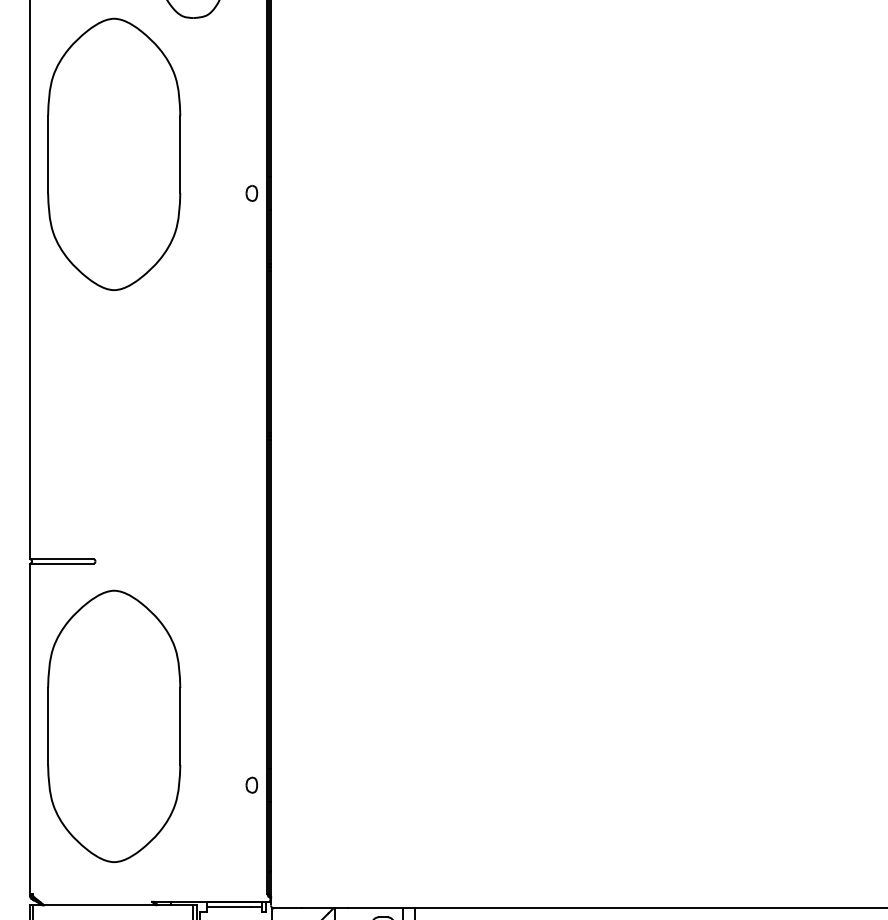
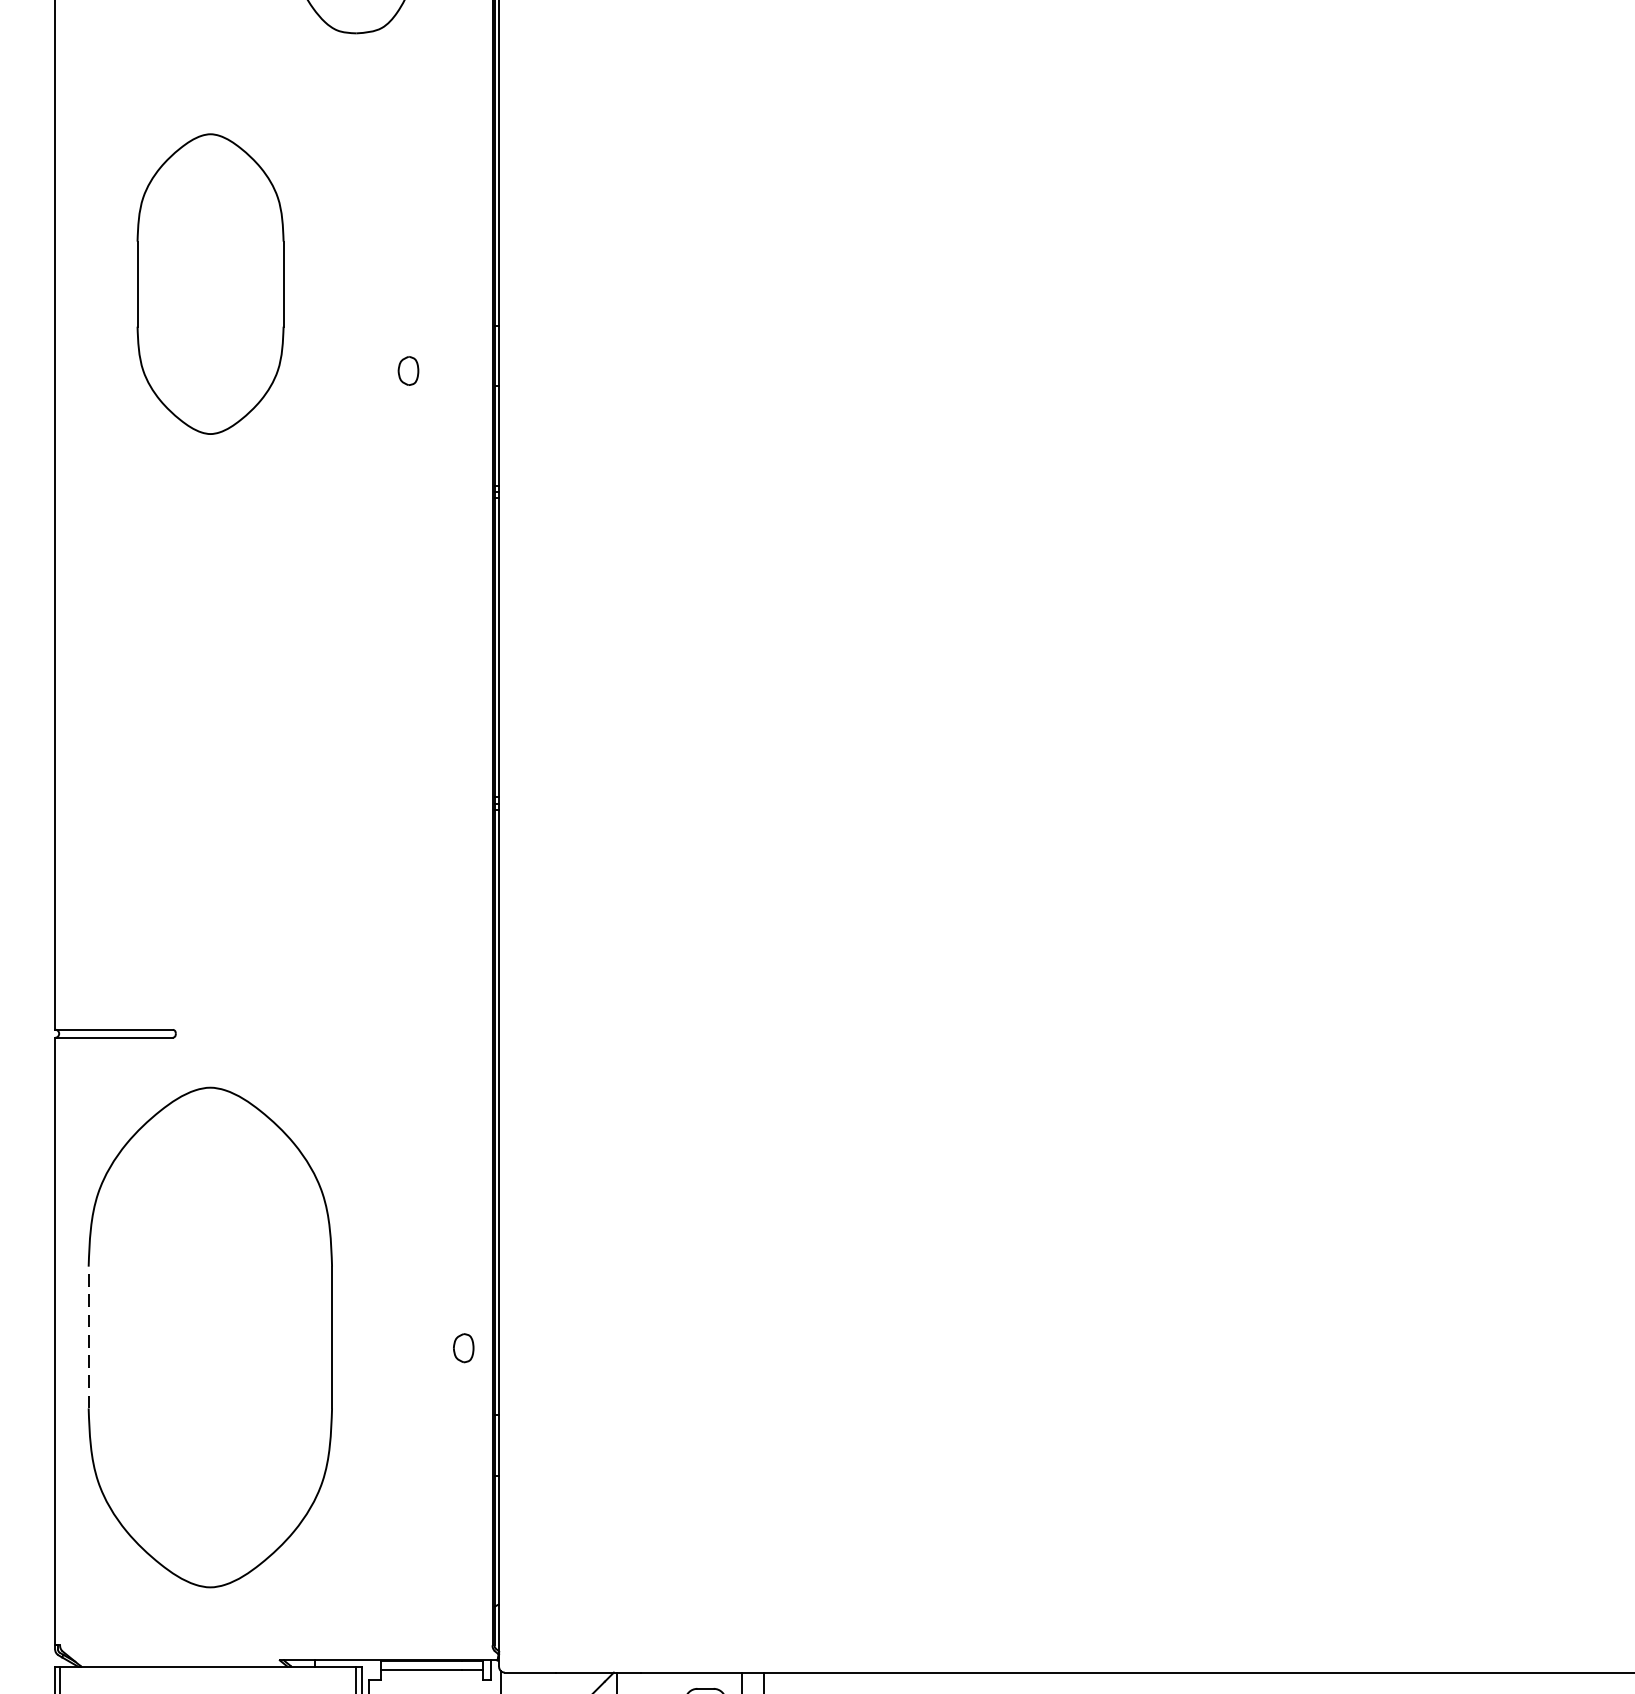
part: (114, 153) -> (210, 282), size x0.6
part: (251, 192) -> (407, 369), moved
line: (48, 725) -> (89, 1335), solid -> dashed
part: (251, 784) -> (463, 1346), moved

